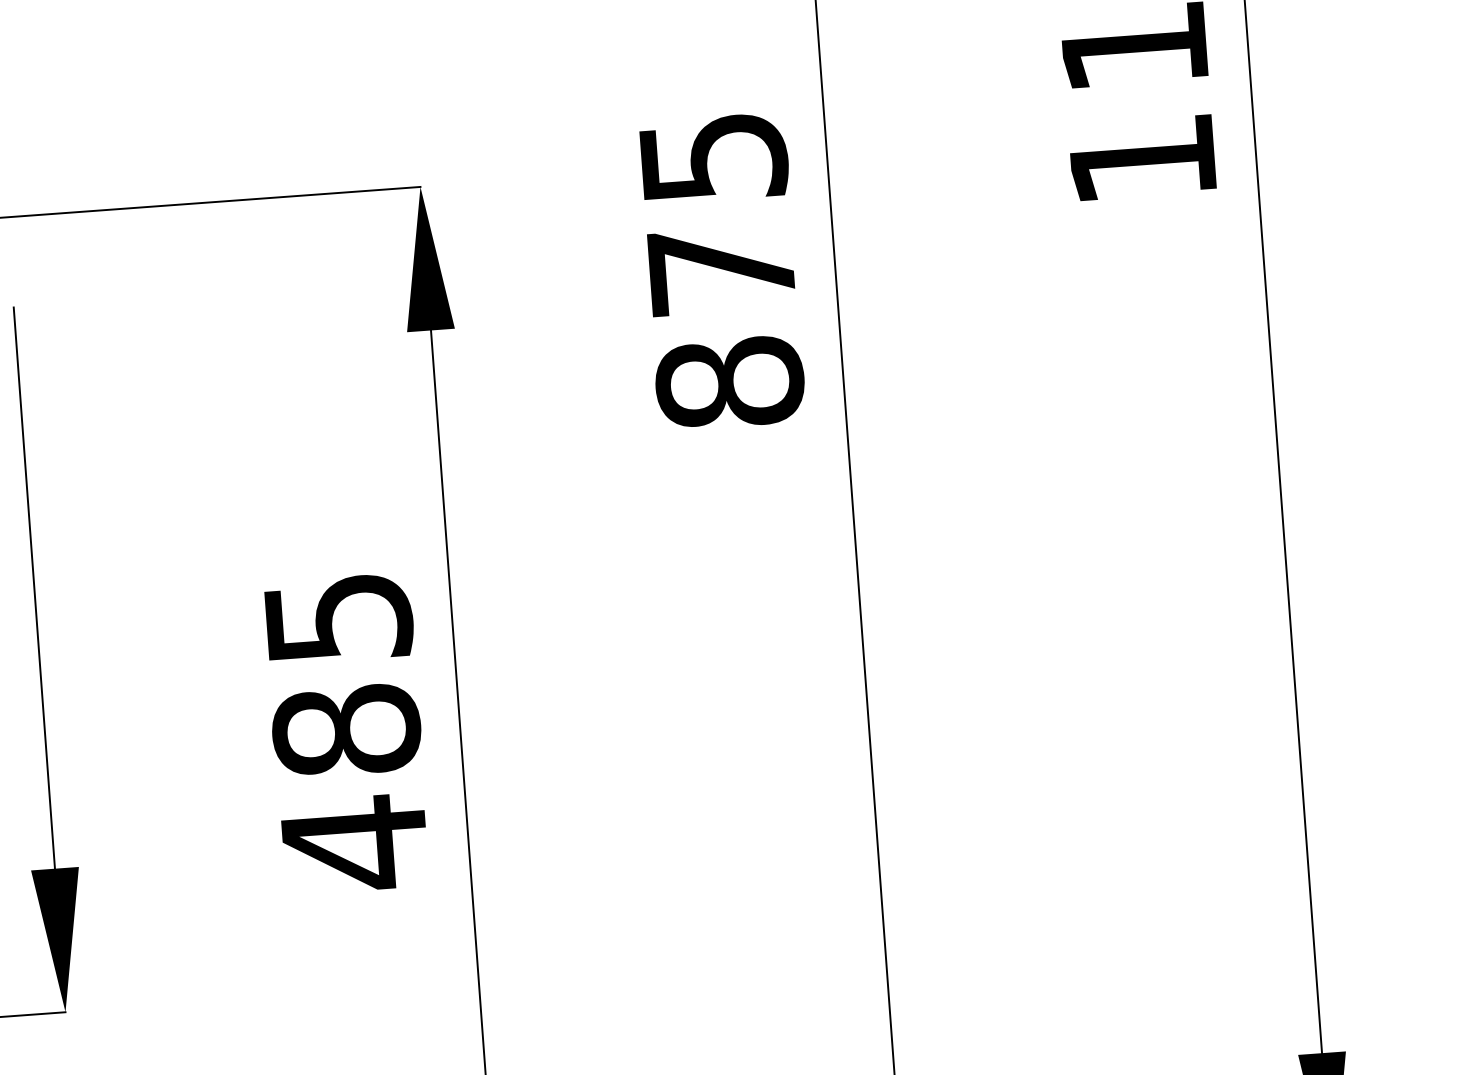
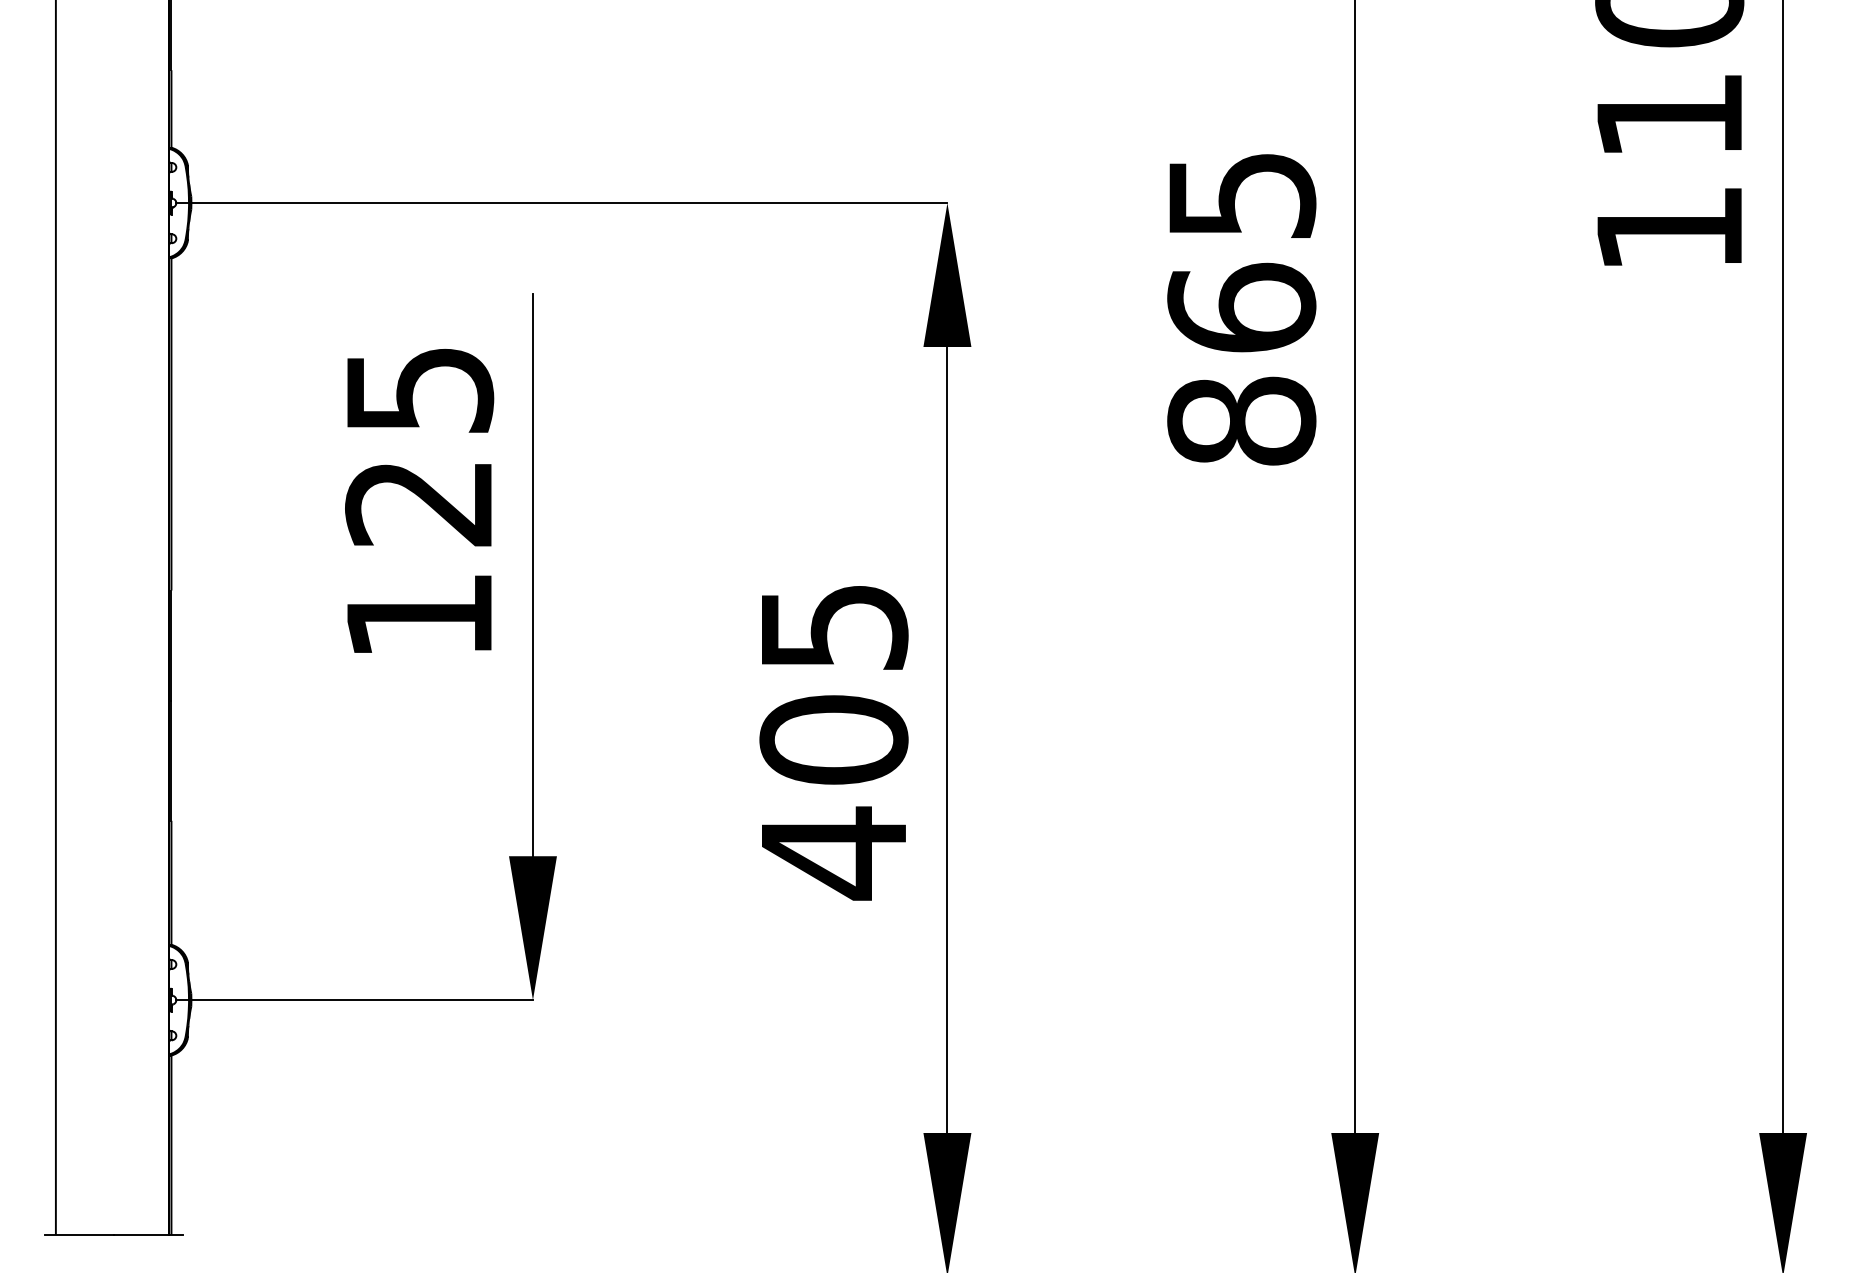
text: (721, 269) -> (1241, 307), 875 -> 865
text: (346, 730) -> (833, 739), 485 -> 405

